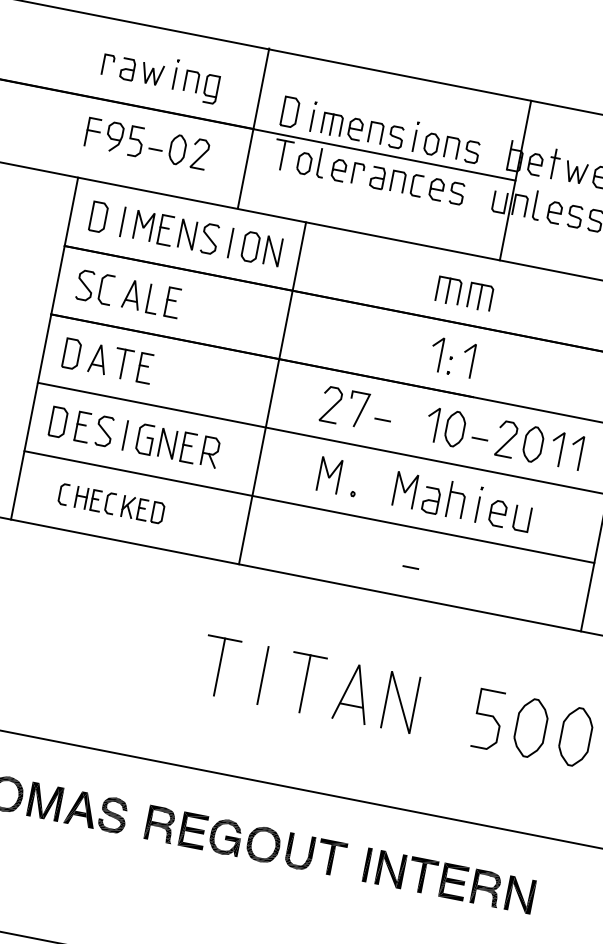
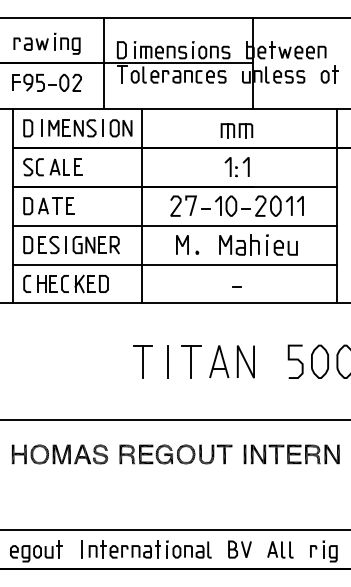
part: (504, 437) -> (259, 205), moved
part: (110, 502) -> (65, 283), size x1.43

